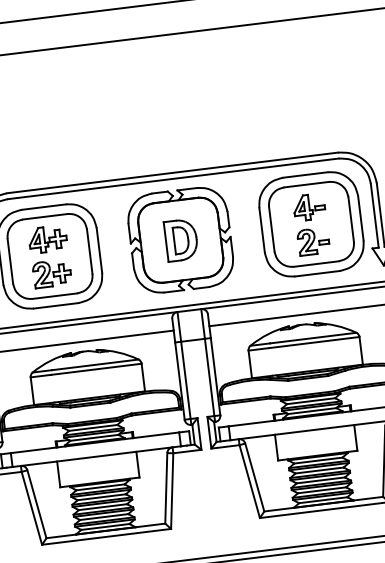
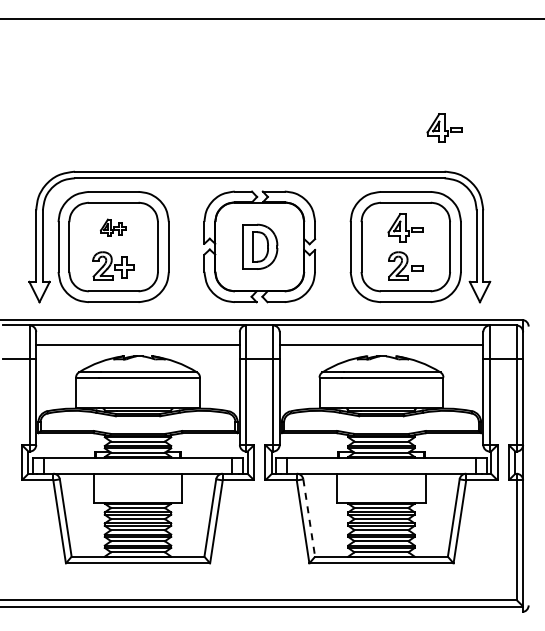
part: (332, 113) -> (444, 127), added
part: (46, 239) -> (112, 227), size x0.6
line: (255, 477) -> (309, 518), solid -> dashed

